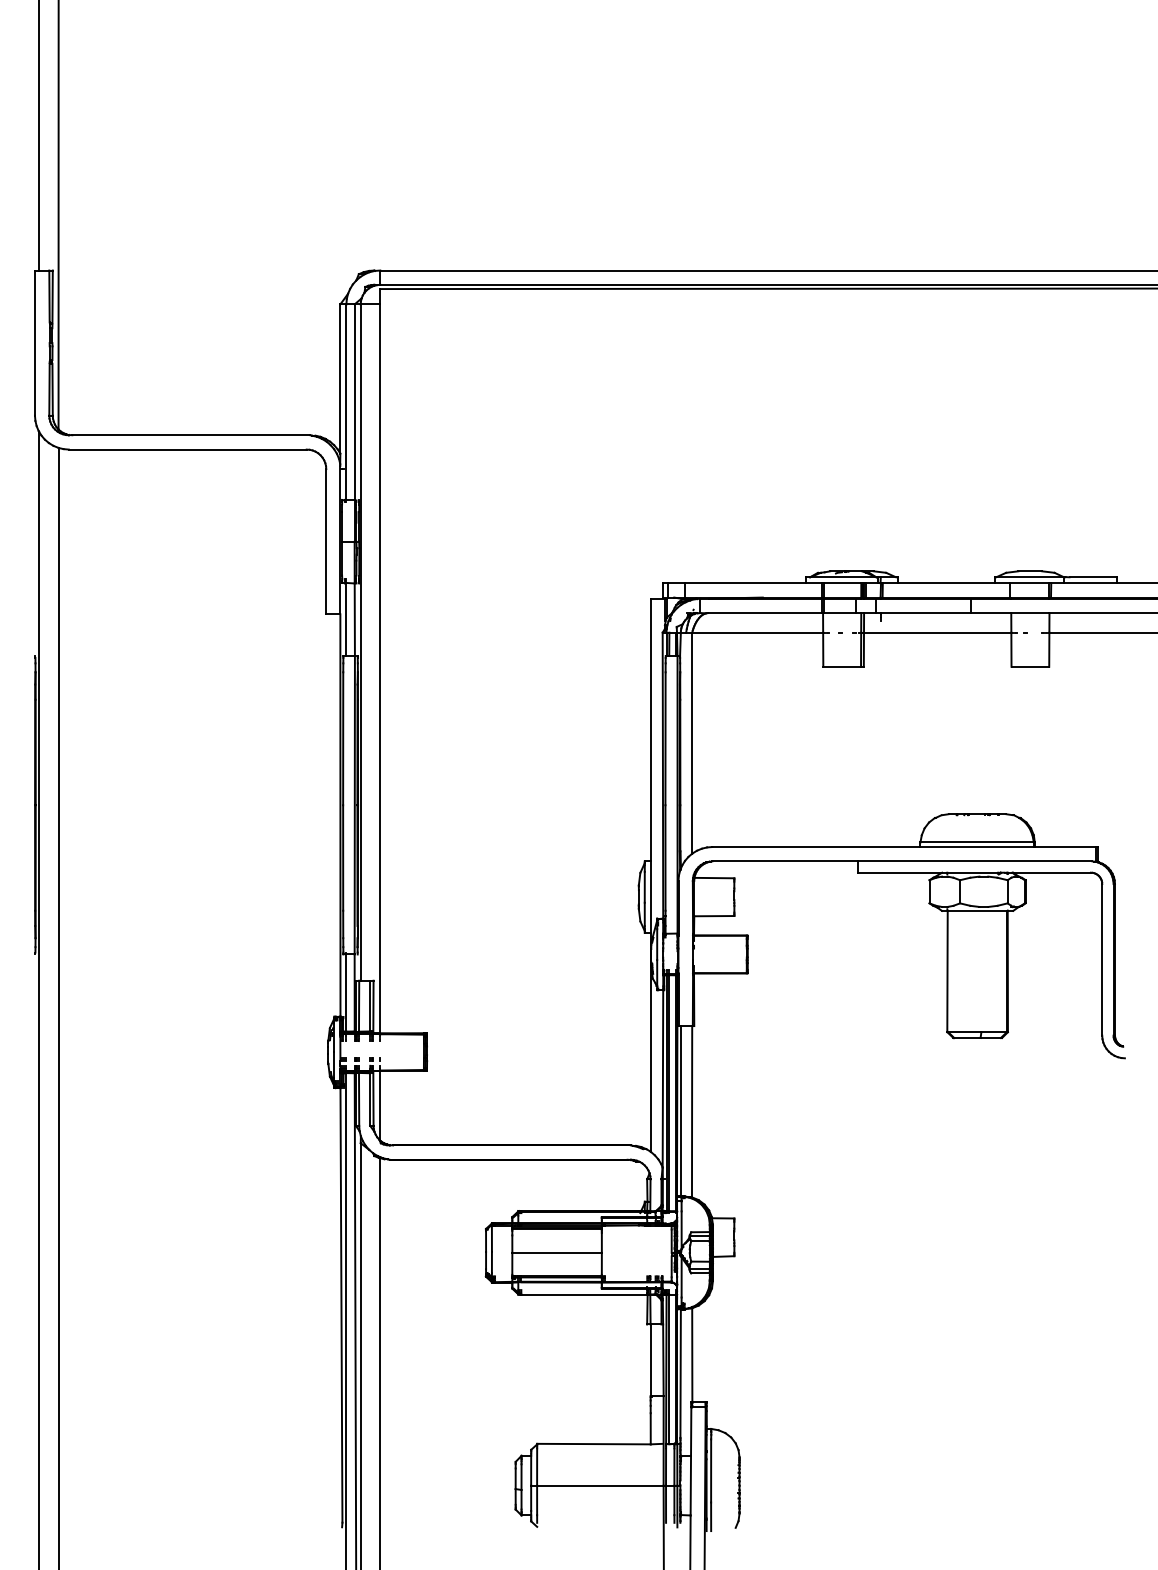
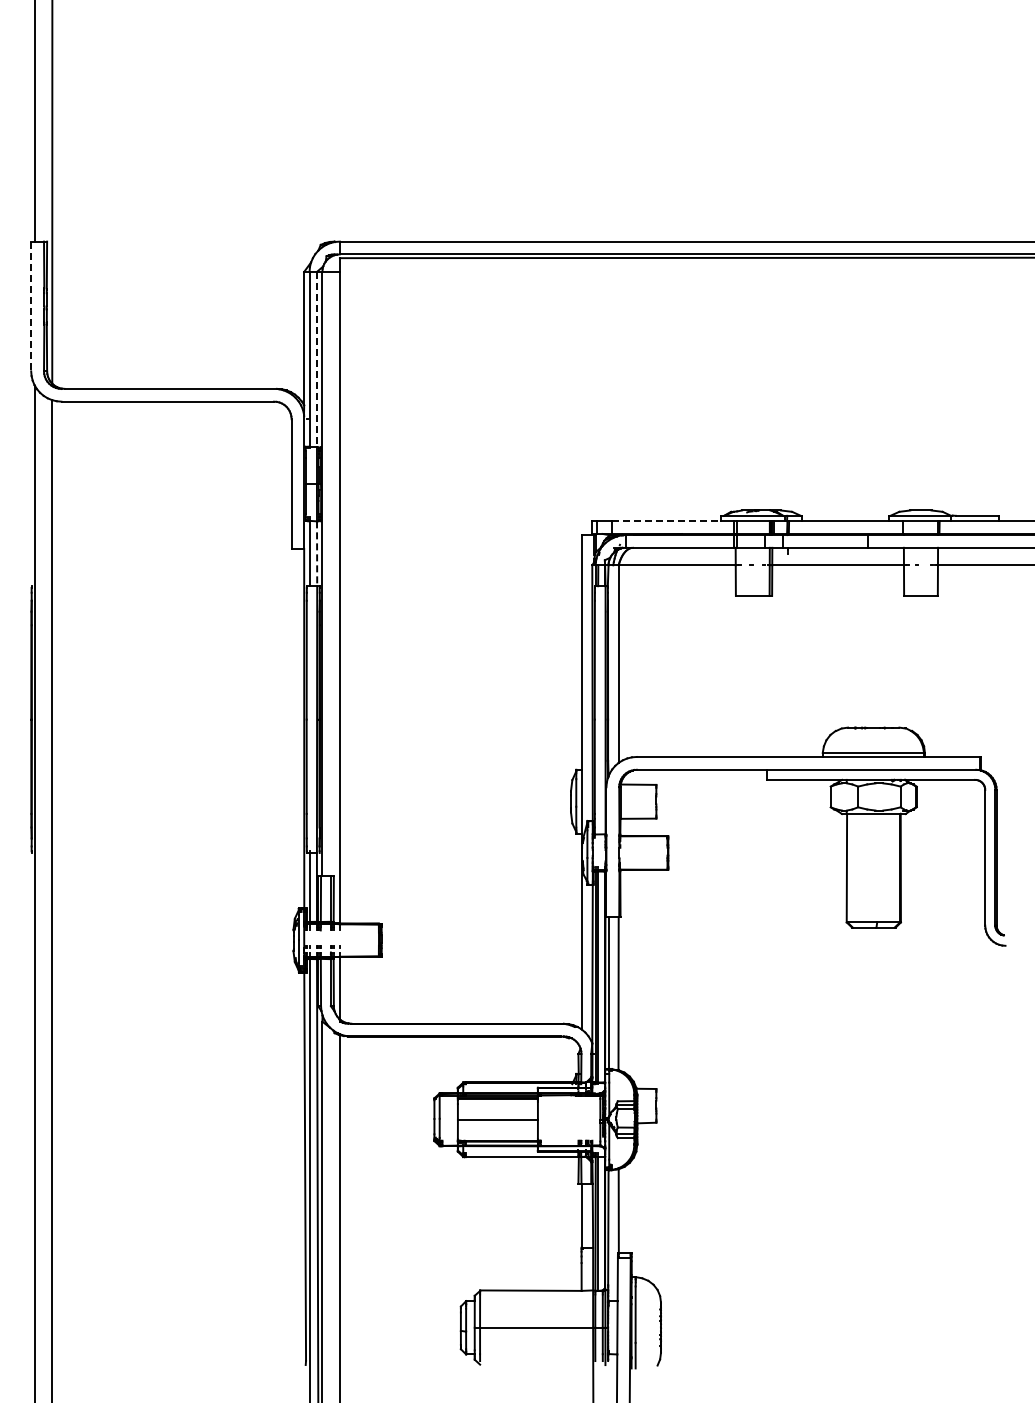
line: (35, 343) -> (31, 306), solid -> dashed
line: (354, 402) -> (316, 359), solid -> dashed
line: (745, 583) -> (666, 521), solid -> dashed
line: (355, 620) -> (317, 554), solid -> dashed

